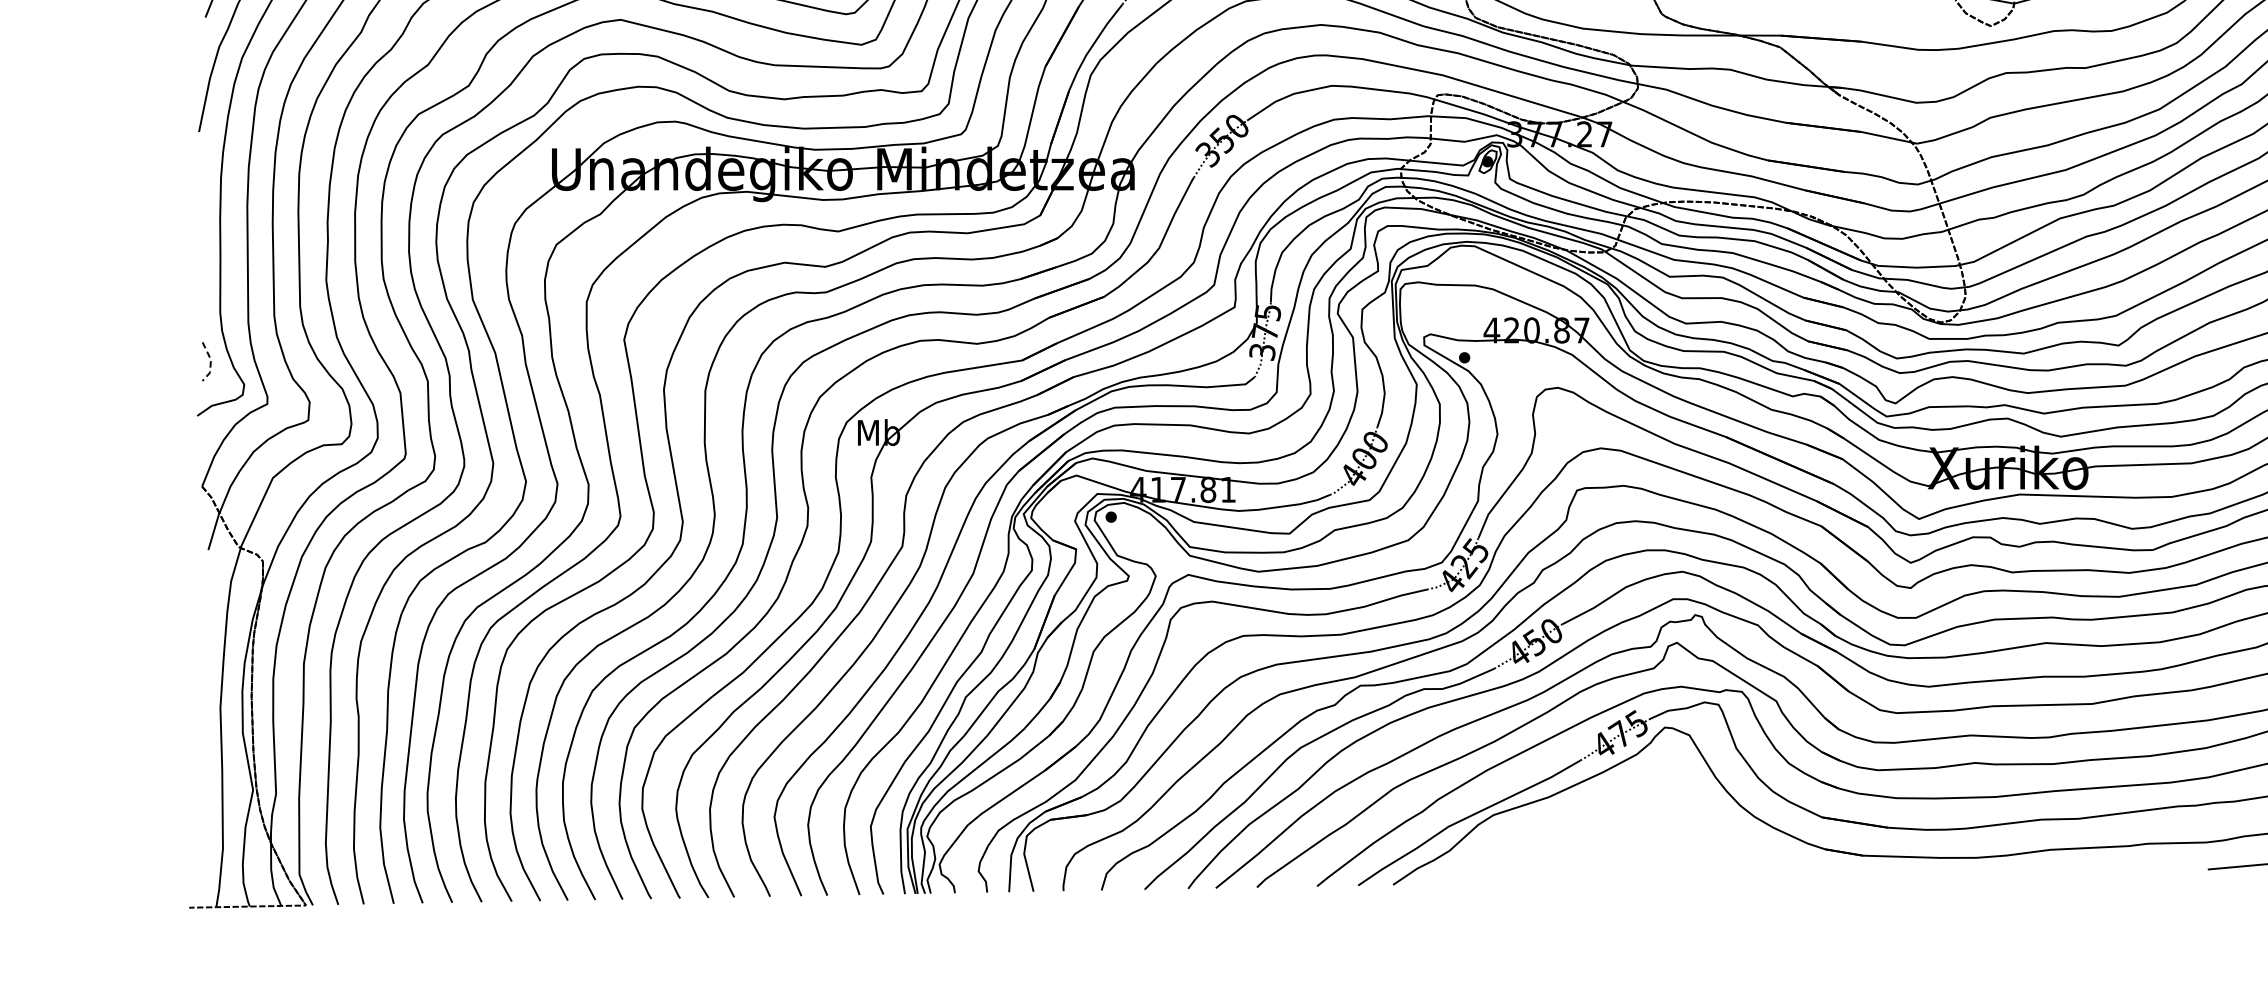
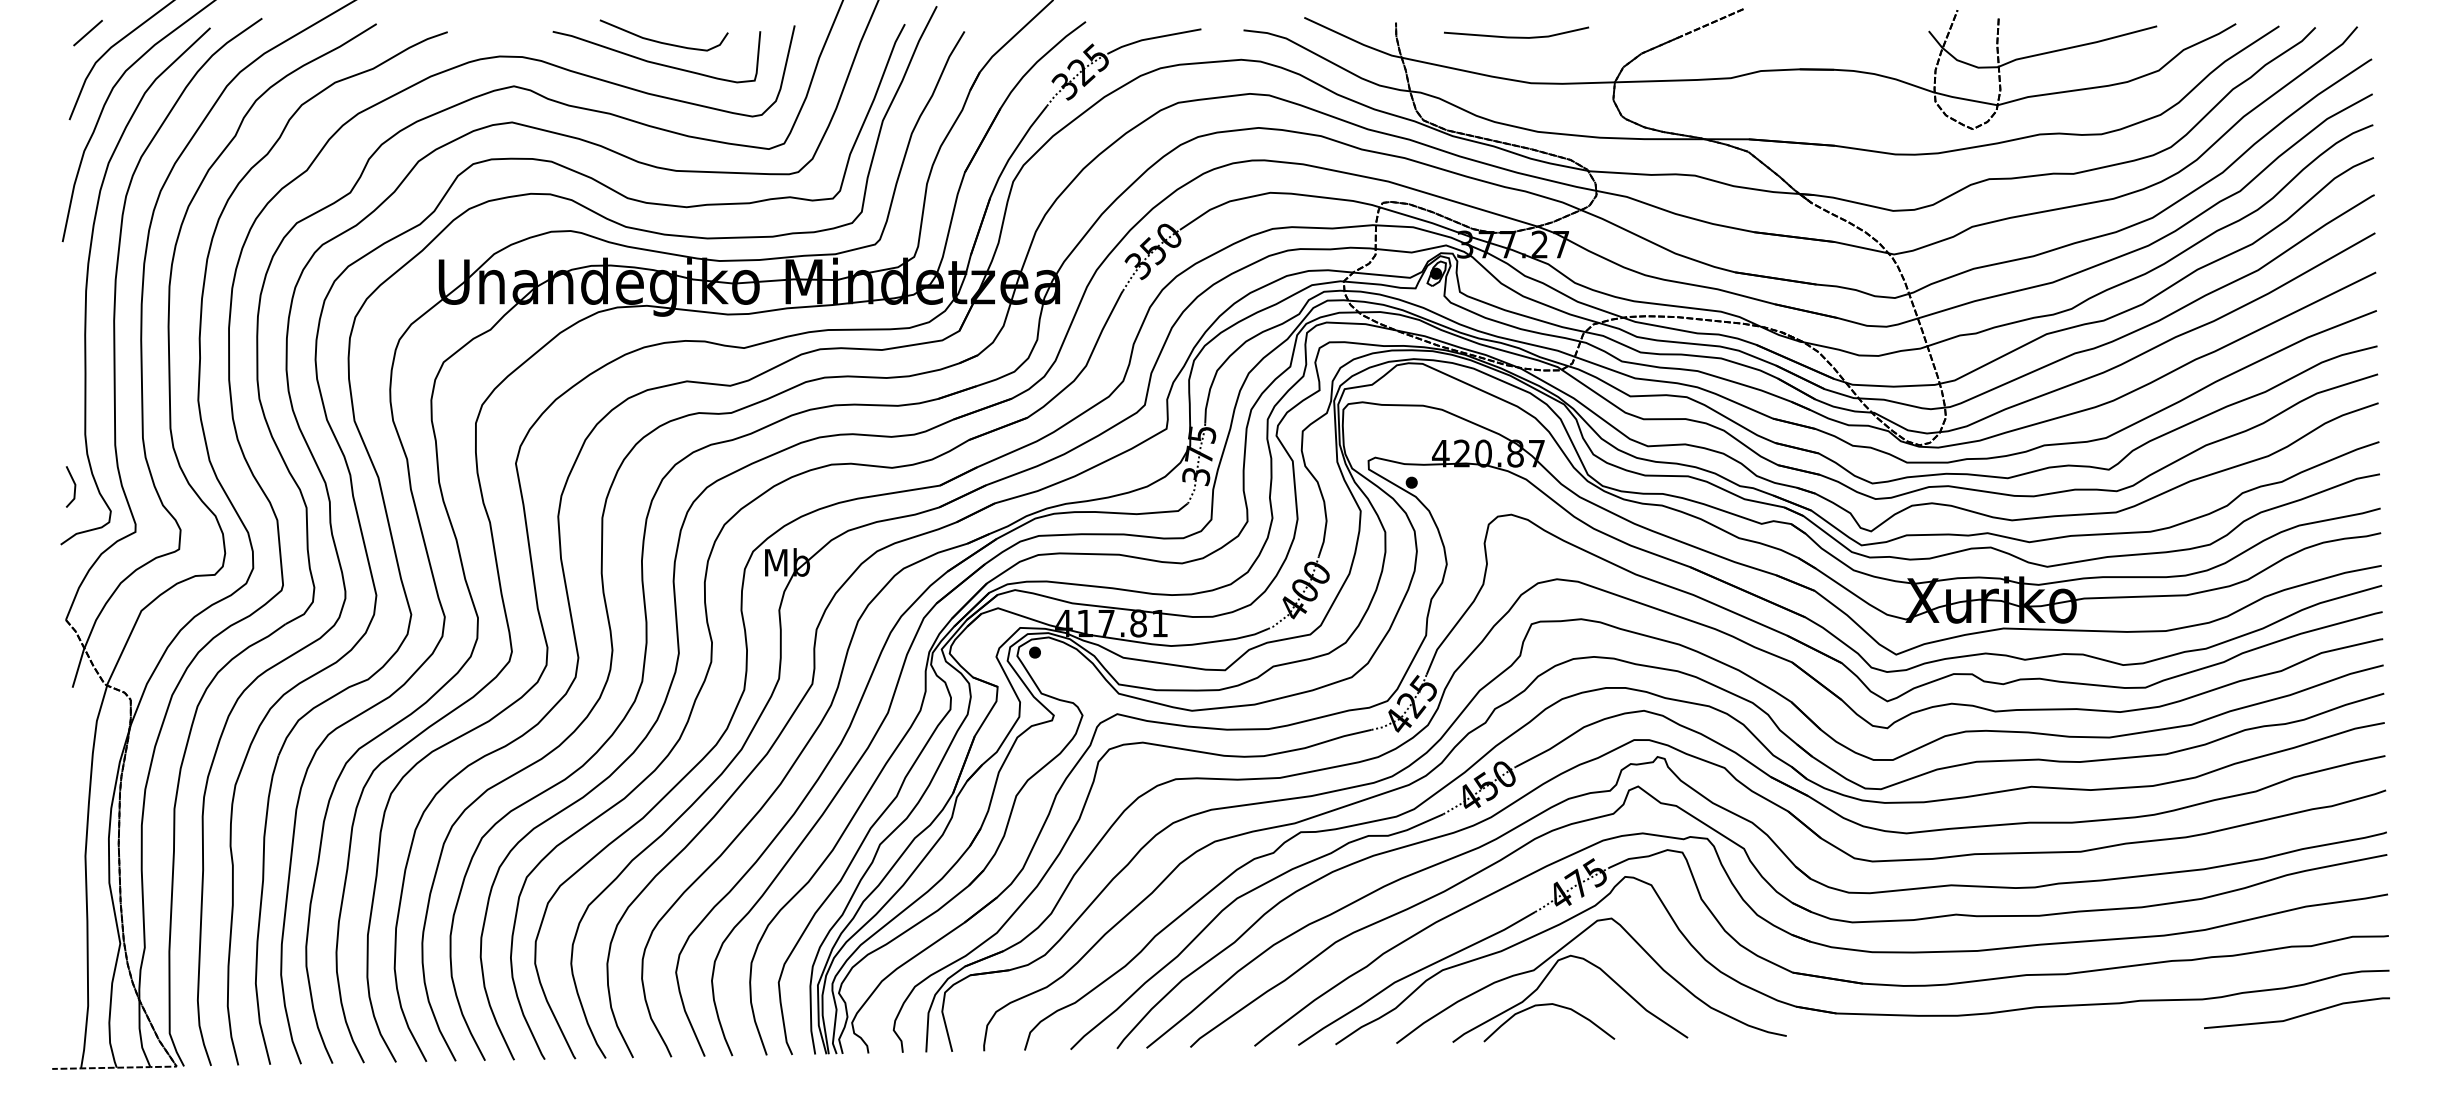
line: (211, 362) -> (75, 487), dashed -> solid
part: (1638, 813) -> (1597, 968), added

